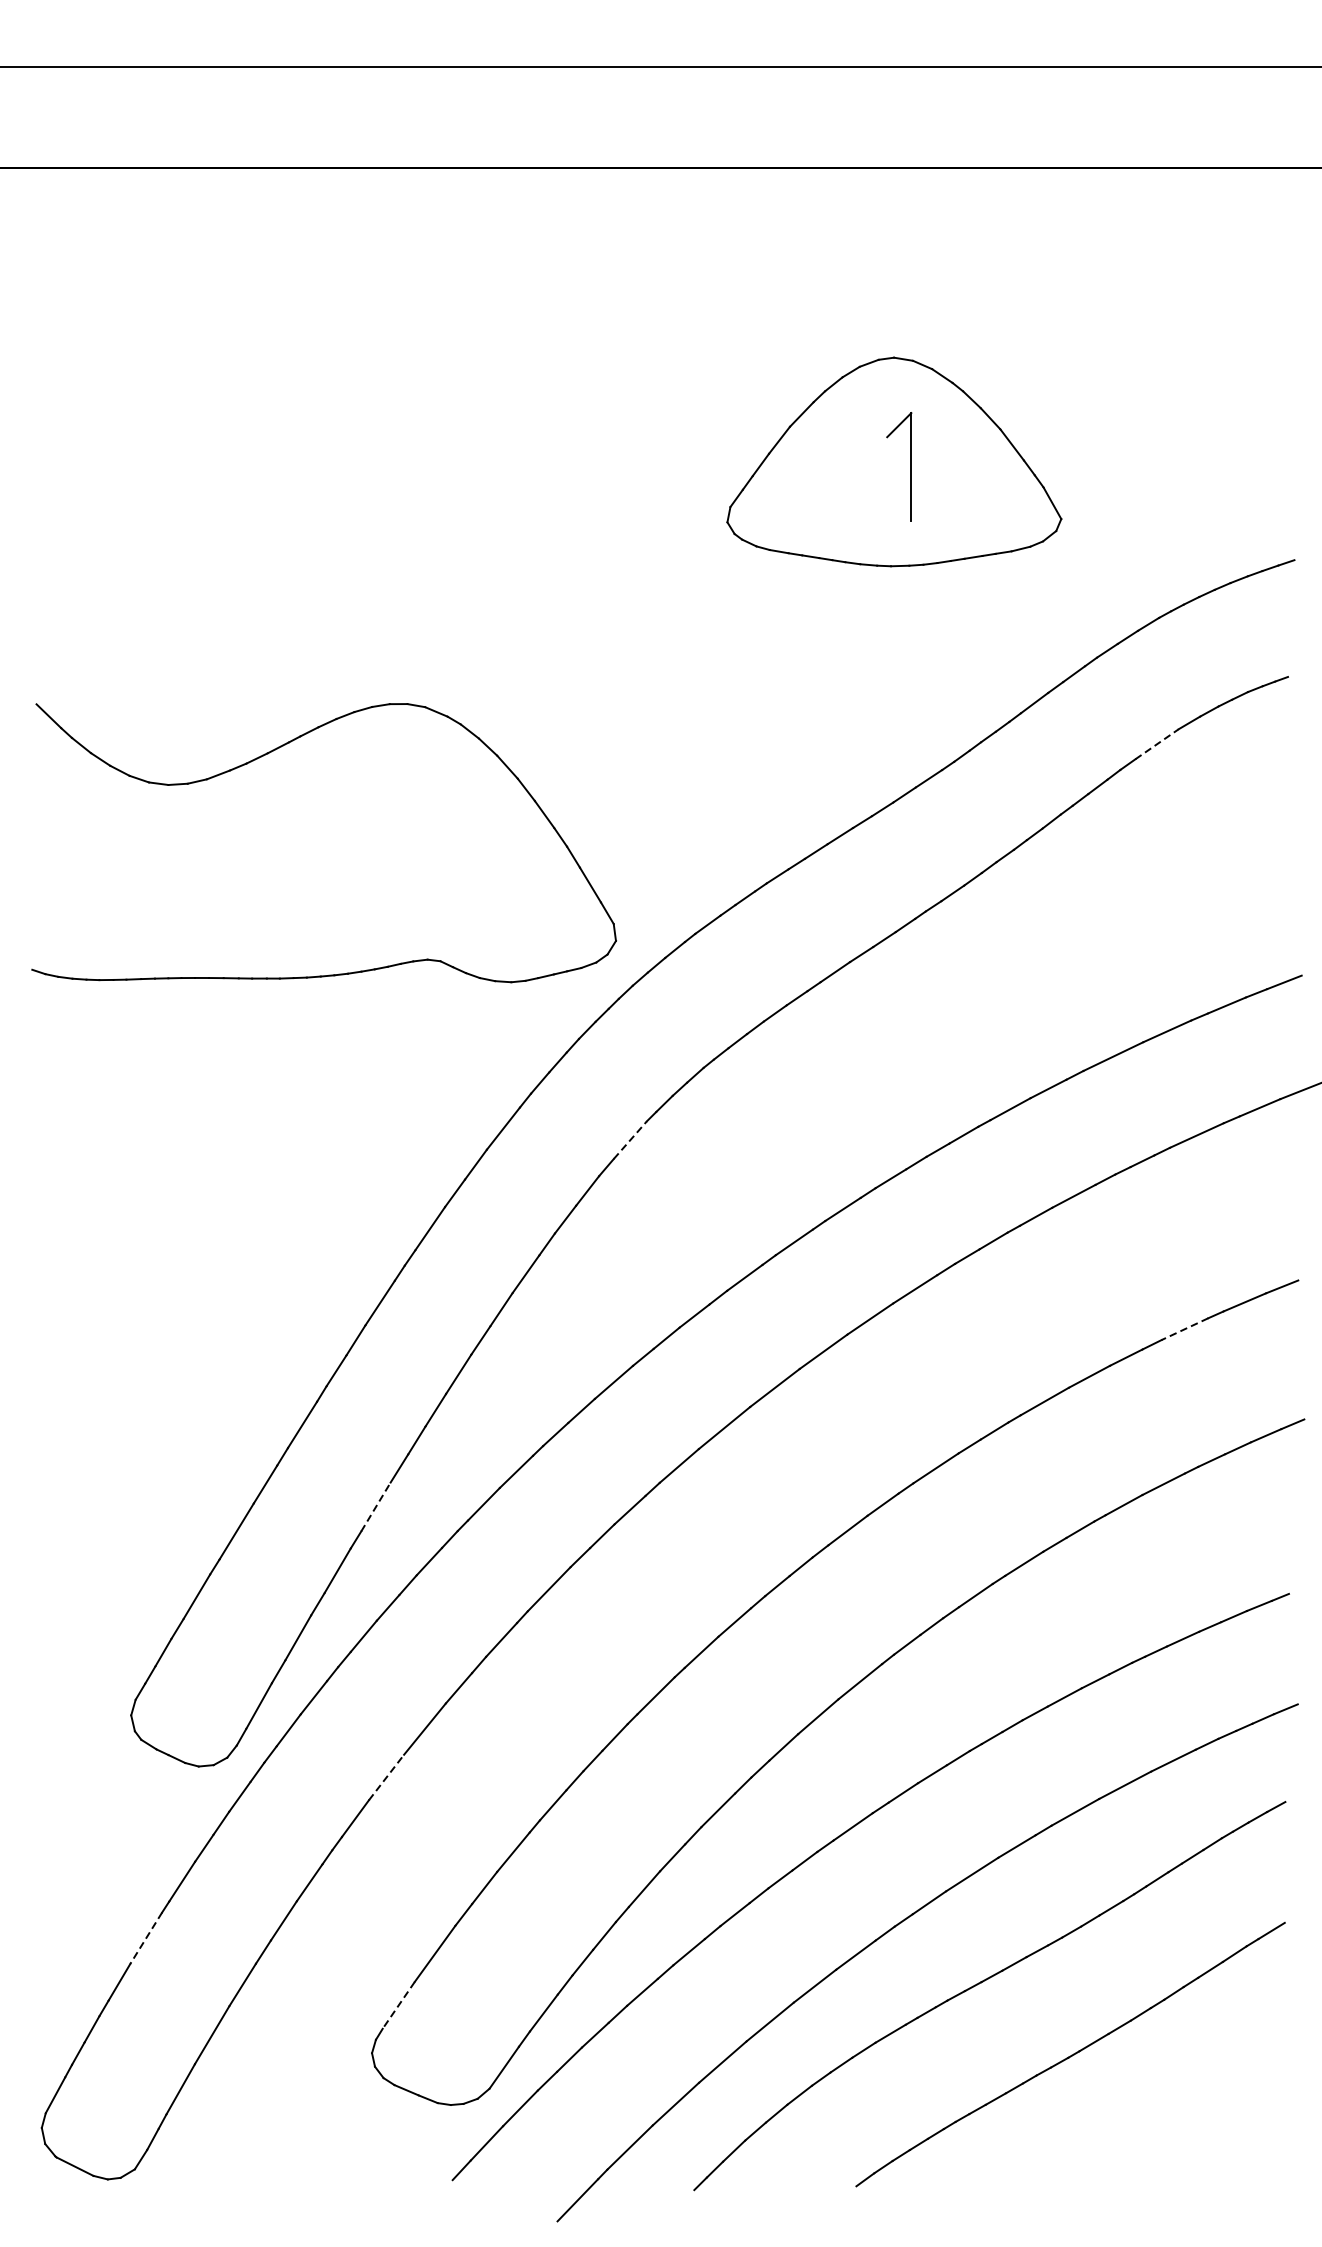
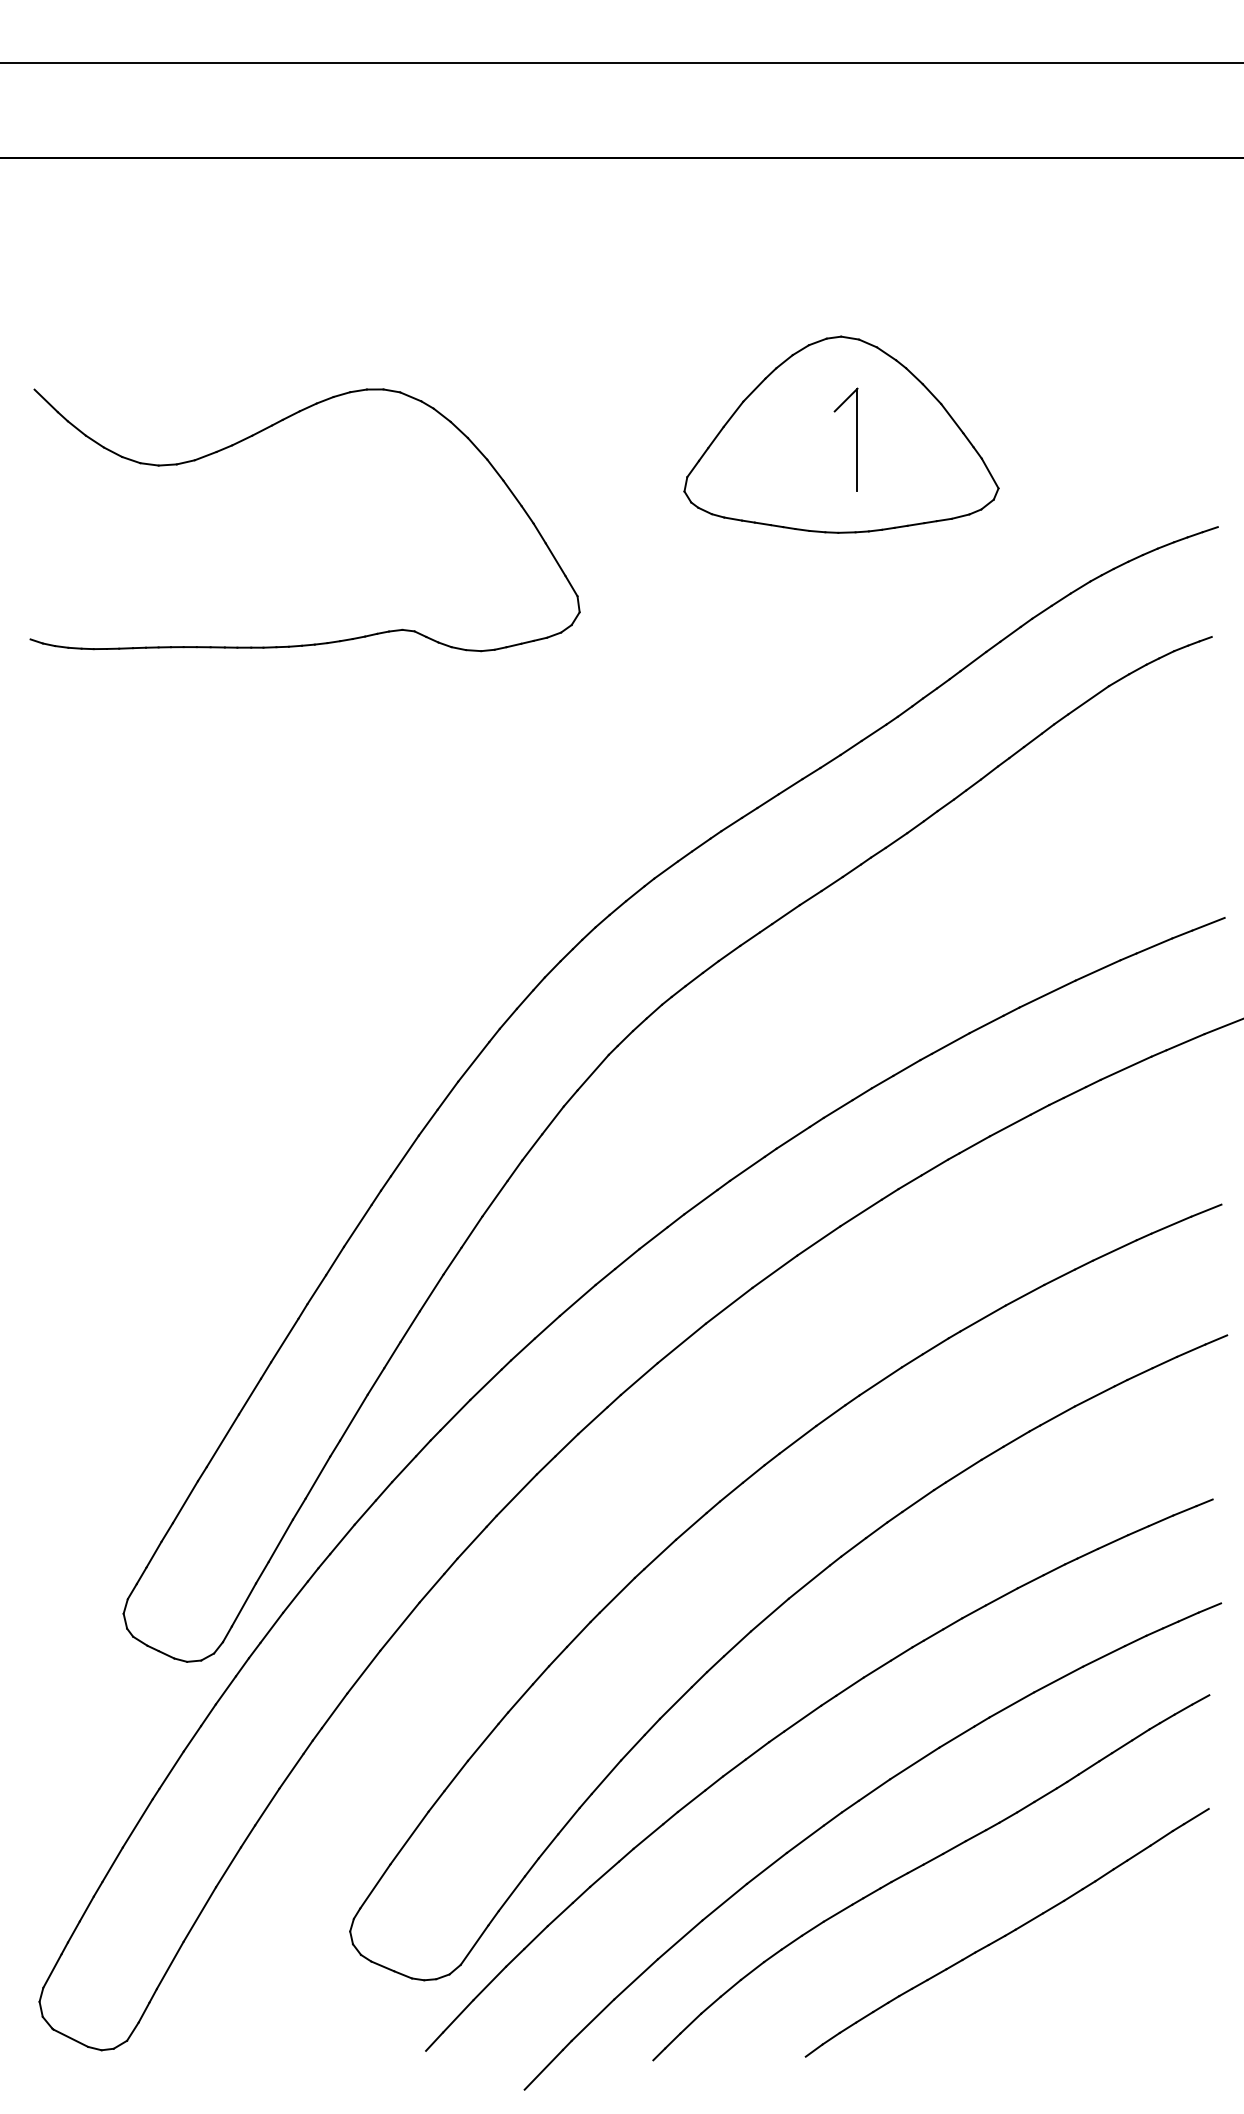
line: (1156, 744) -> (1088, 700), dashed -> solid
part: (271, 753) -> (255, 435), moved
line: (630, 1139) -> (593, 1072), dashed -> solid
line: (1184, 1329) -> (1114, 1250), dashed -> solid
line: (375, 1506) -> (353, 1417), dashed -> solid
line: (387, 1776) -> (364, 1671), dashed -> solid
line: (145, 1938) -> (137, 1823), dashed -> solid
line: (398, 2005) -> (375, 1886), dashed -> solid

